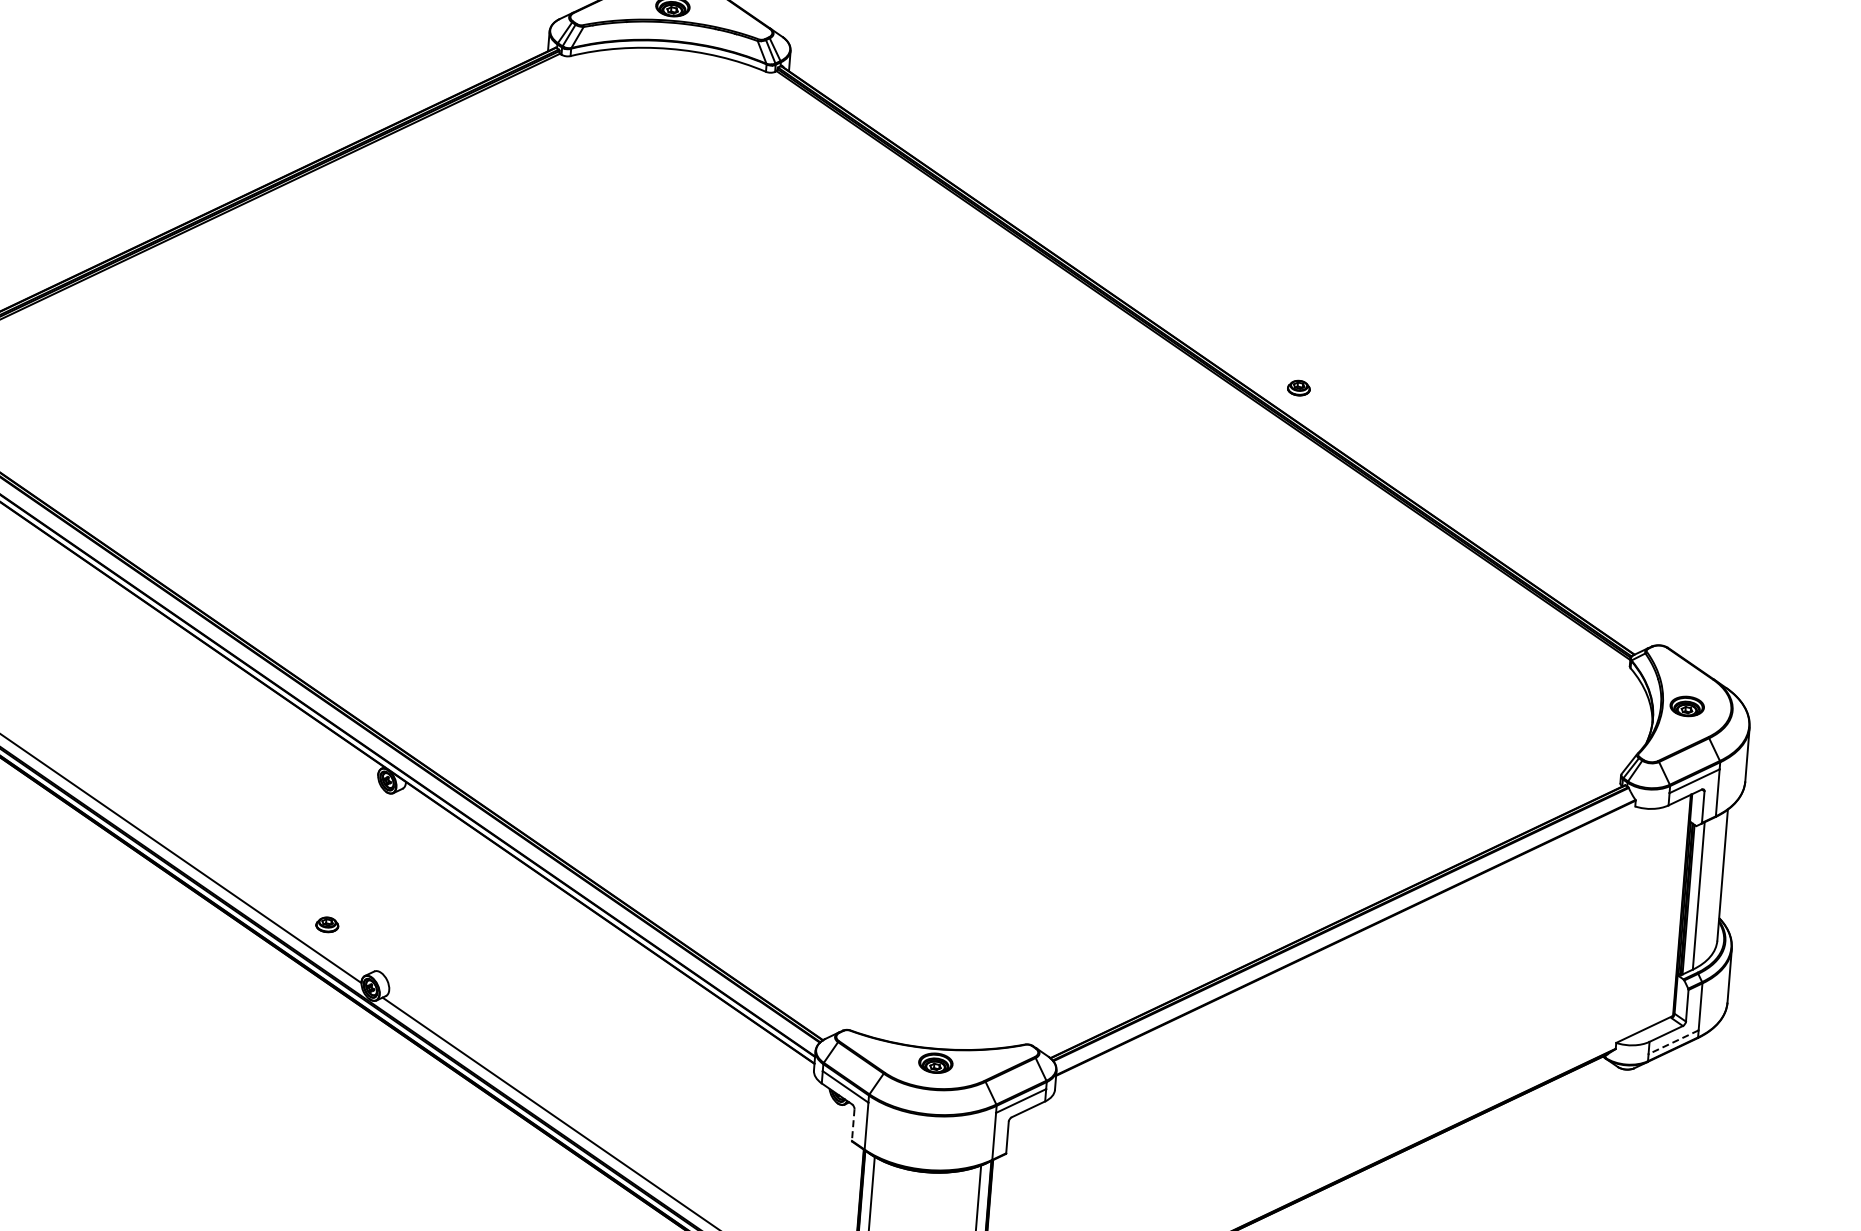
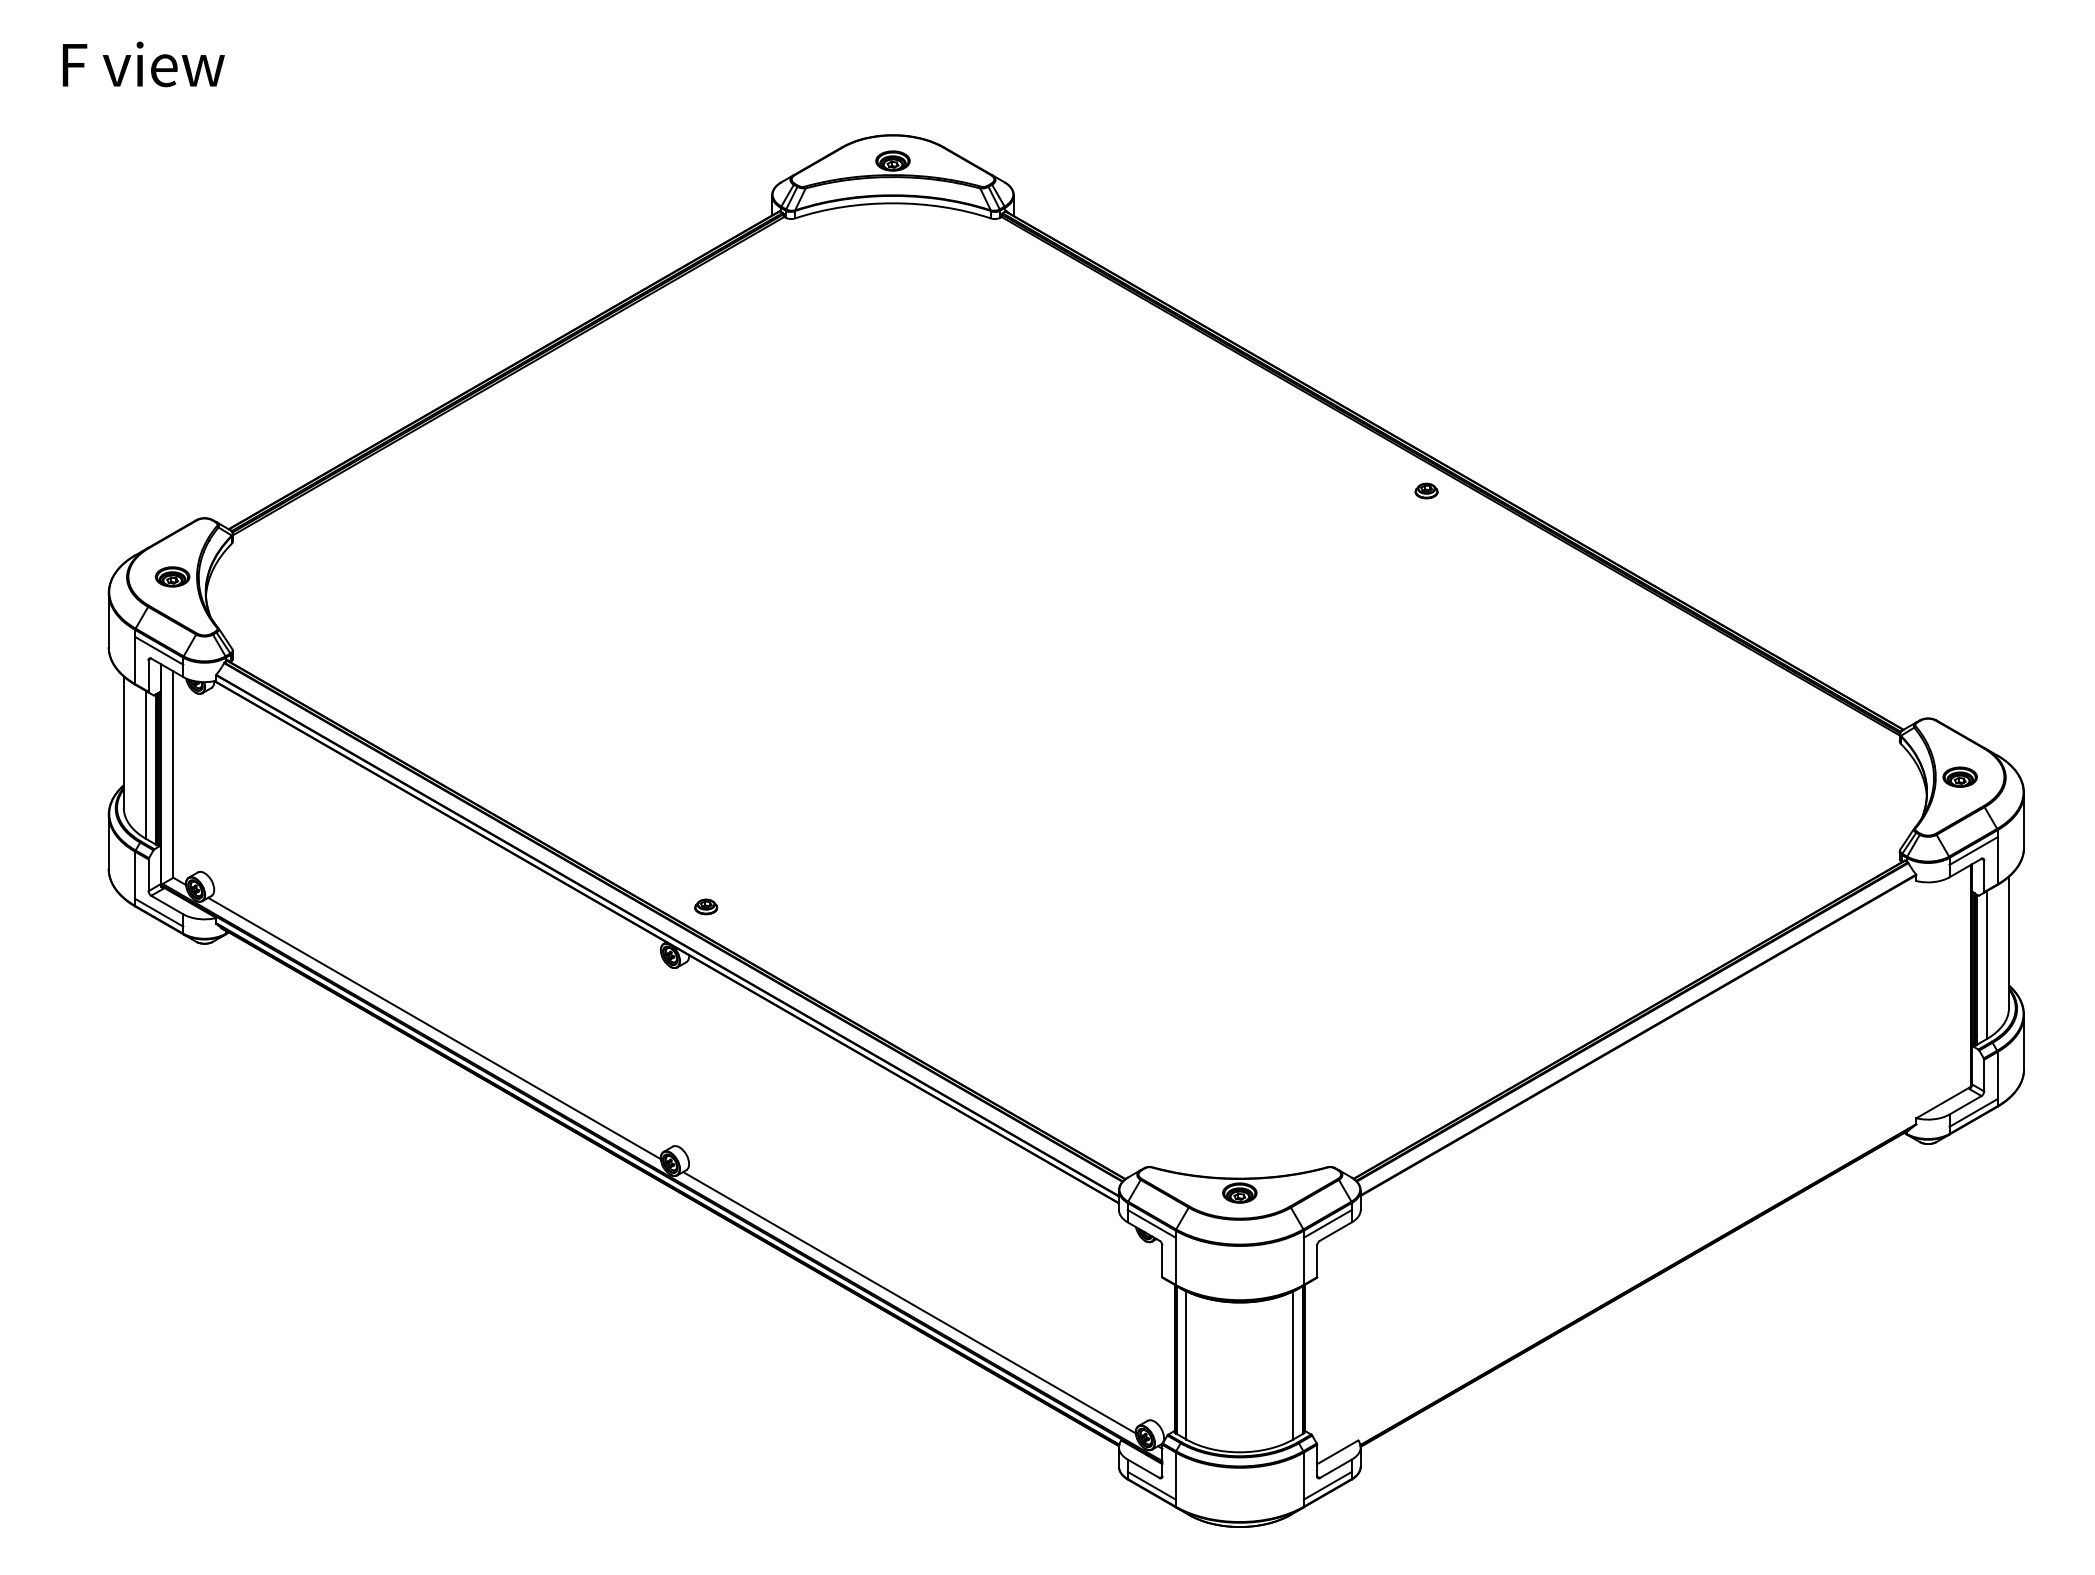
part: (1298, 387) -> (1426, 490), moved
part: (327, 924) -> (706, 906), moved
line: (1673, 1042) -> (1973, 1113), dashed -> solid
line: (853, 1125) -> (1162, 1261), dashed -> solid

